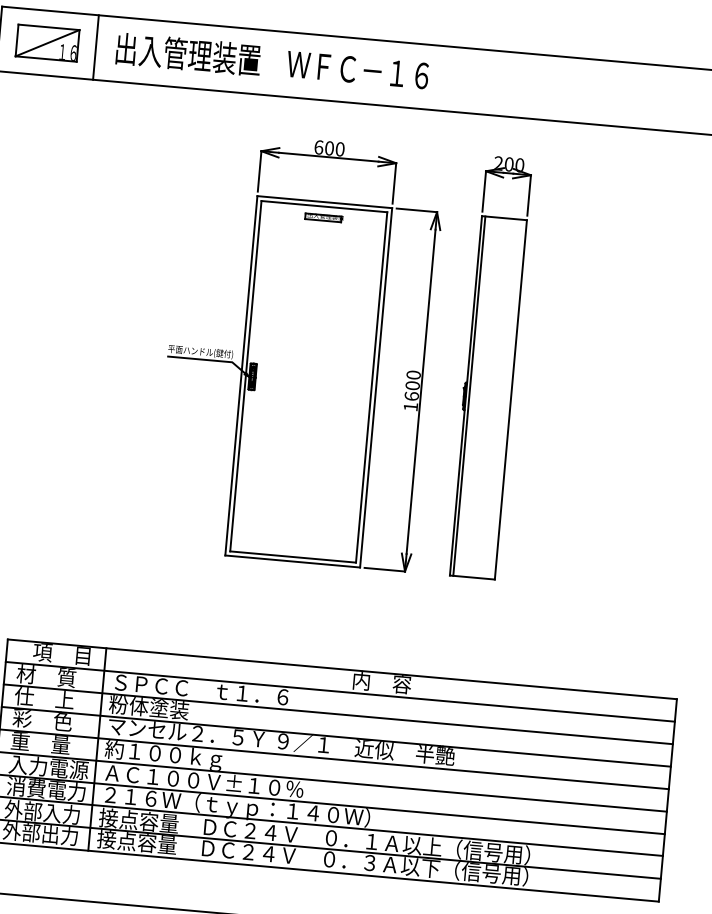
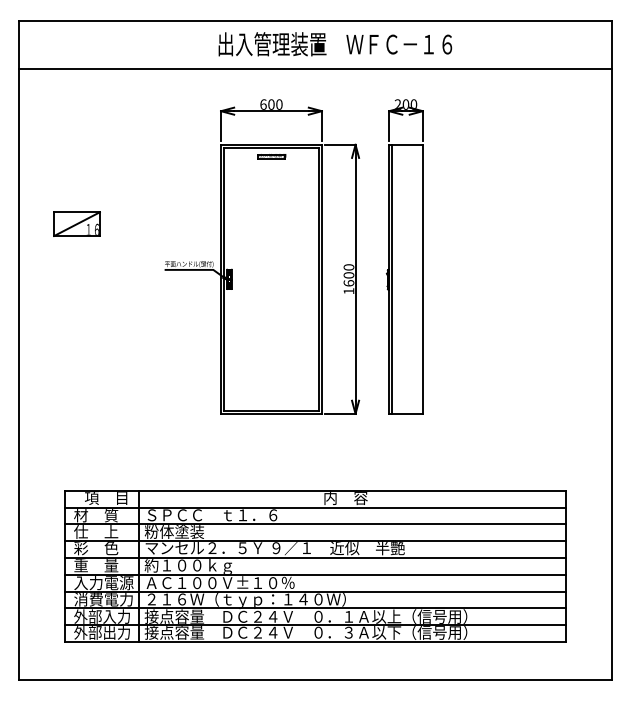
part: (46, 42) -> (76, 223), moved
line: (96, 48) -> (91, 45), removed
text: (272, 62) -> (335, 44), moved

